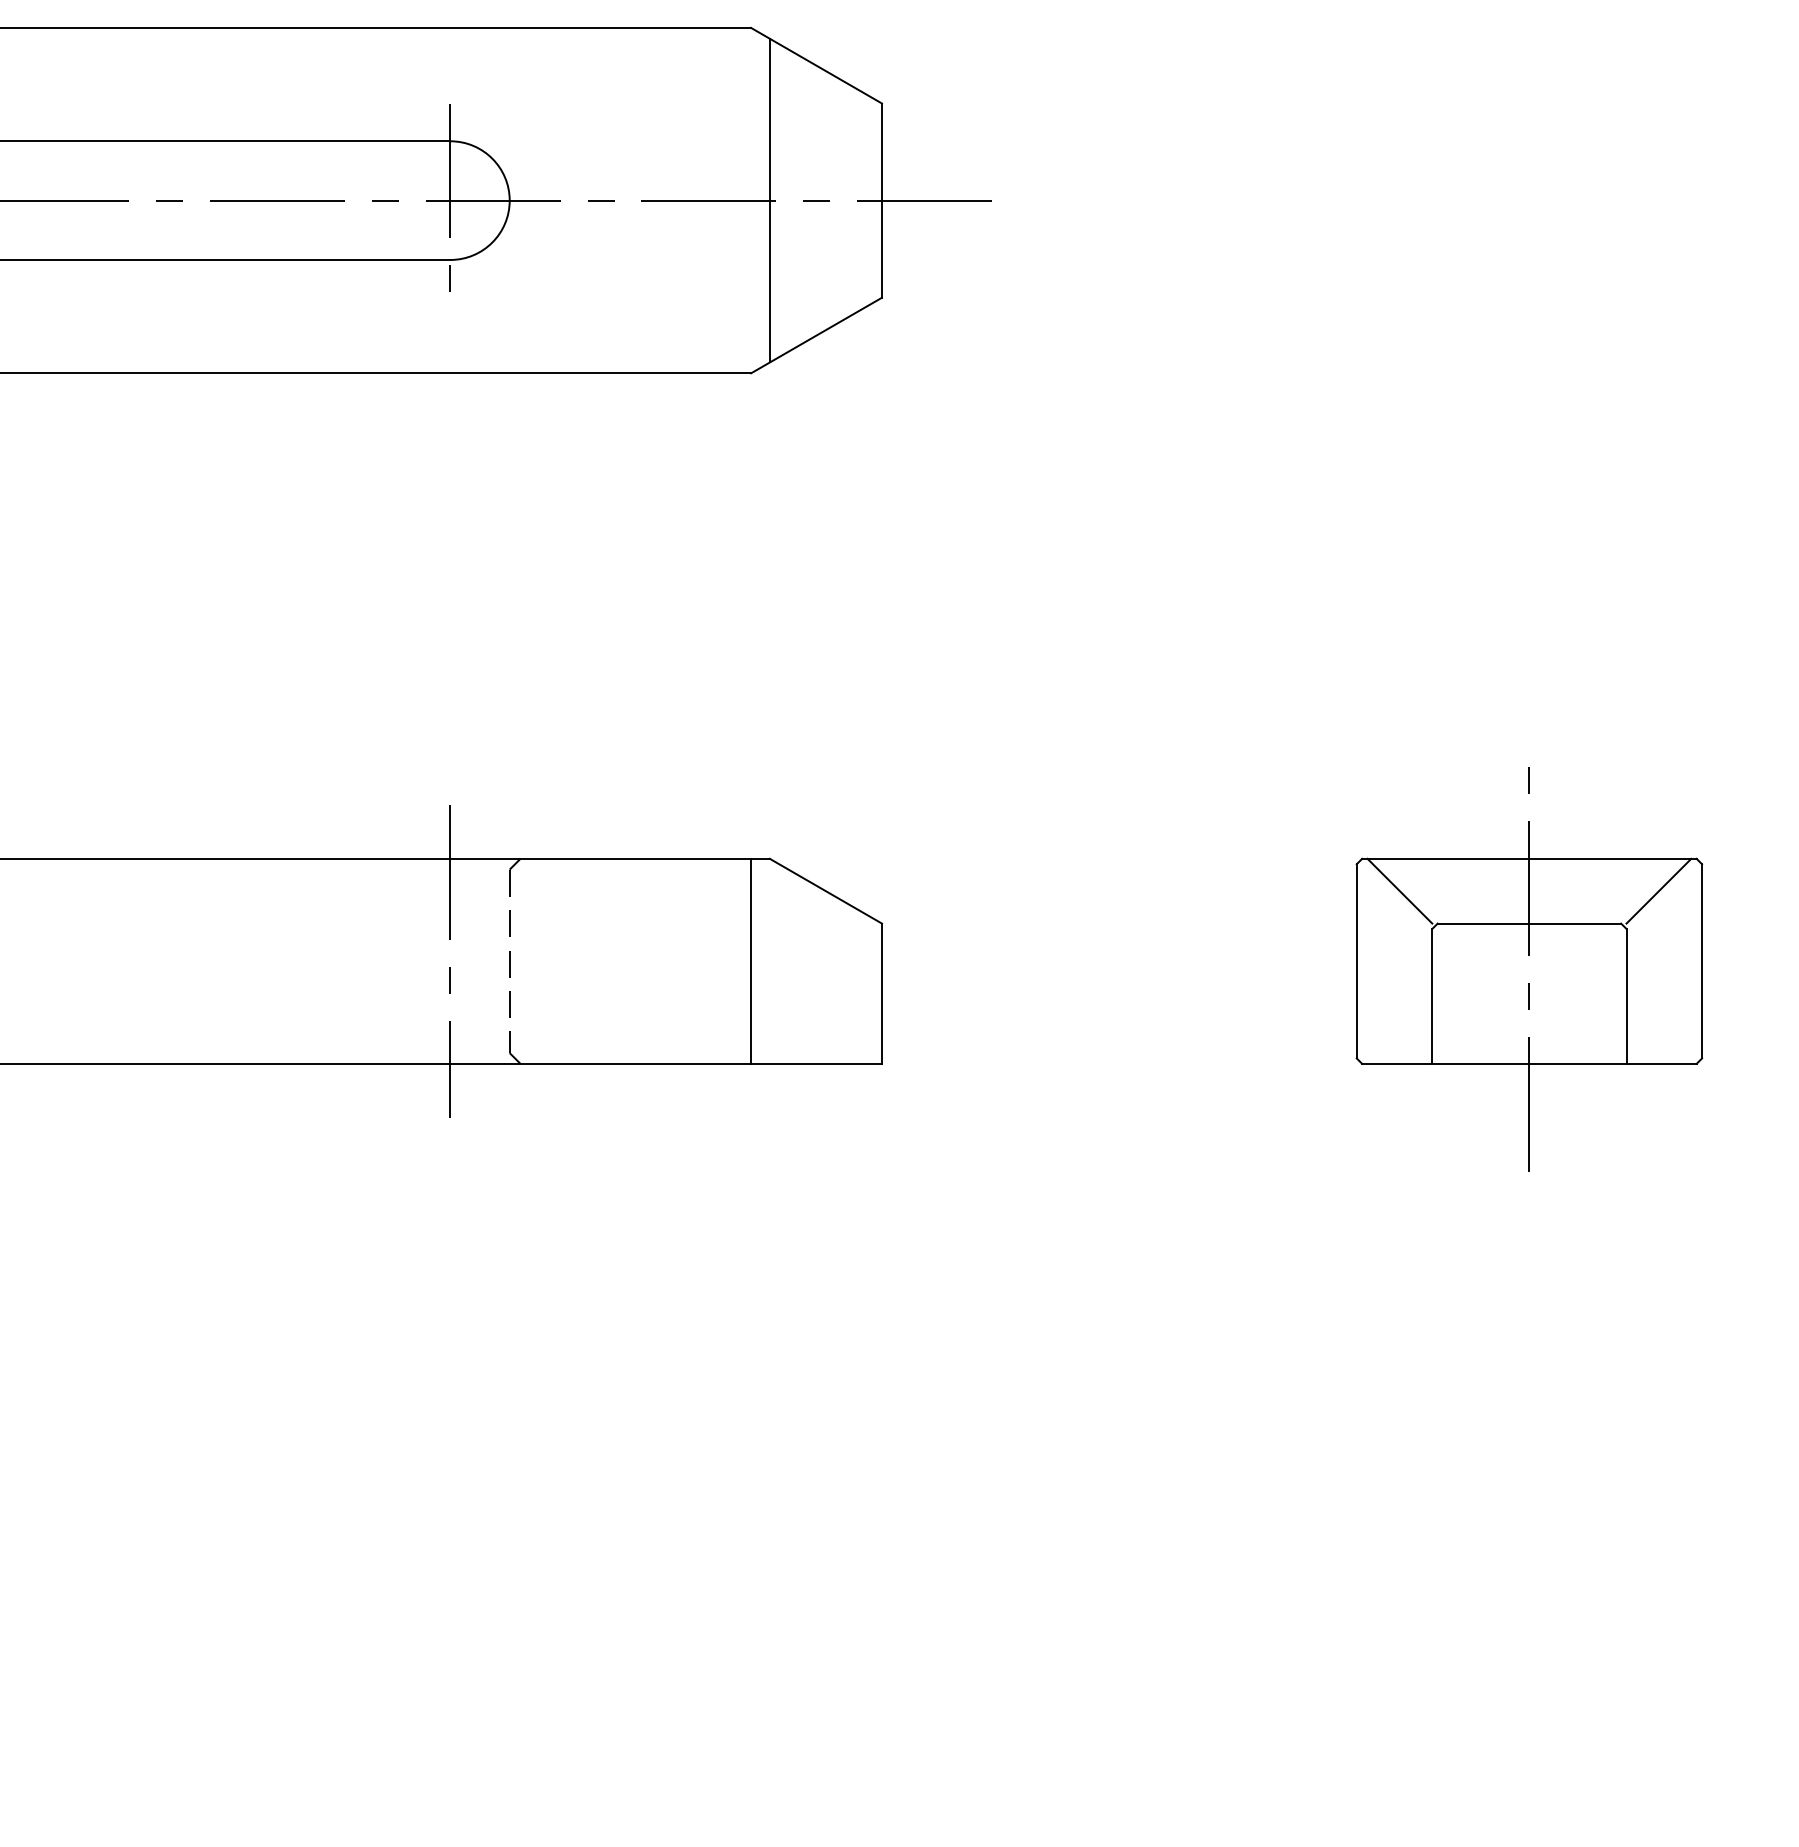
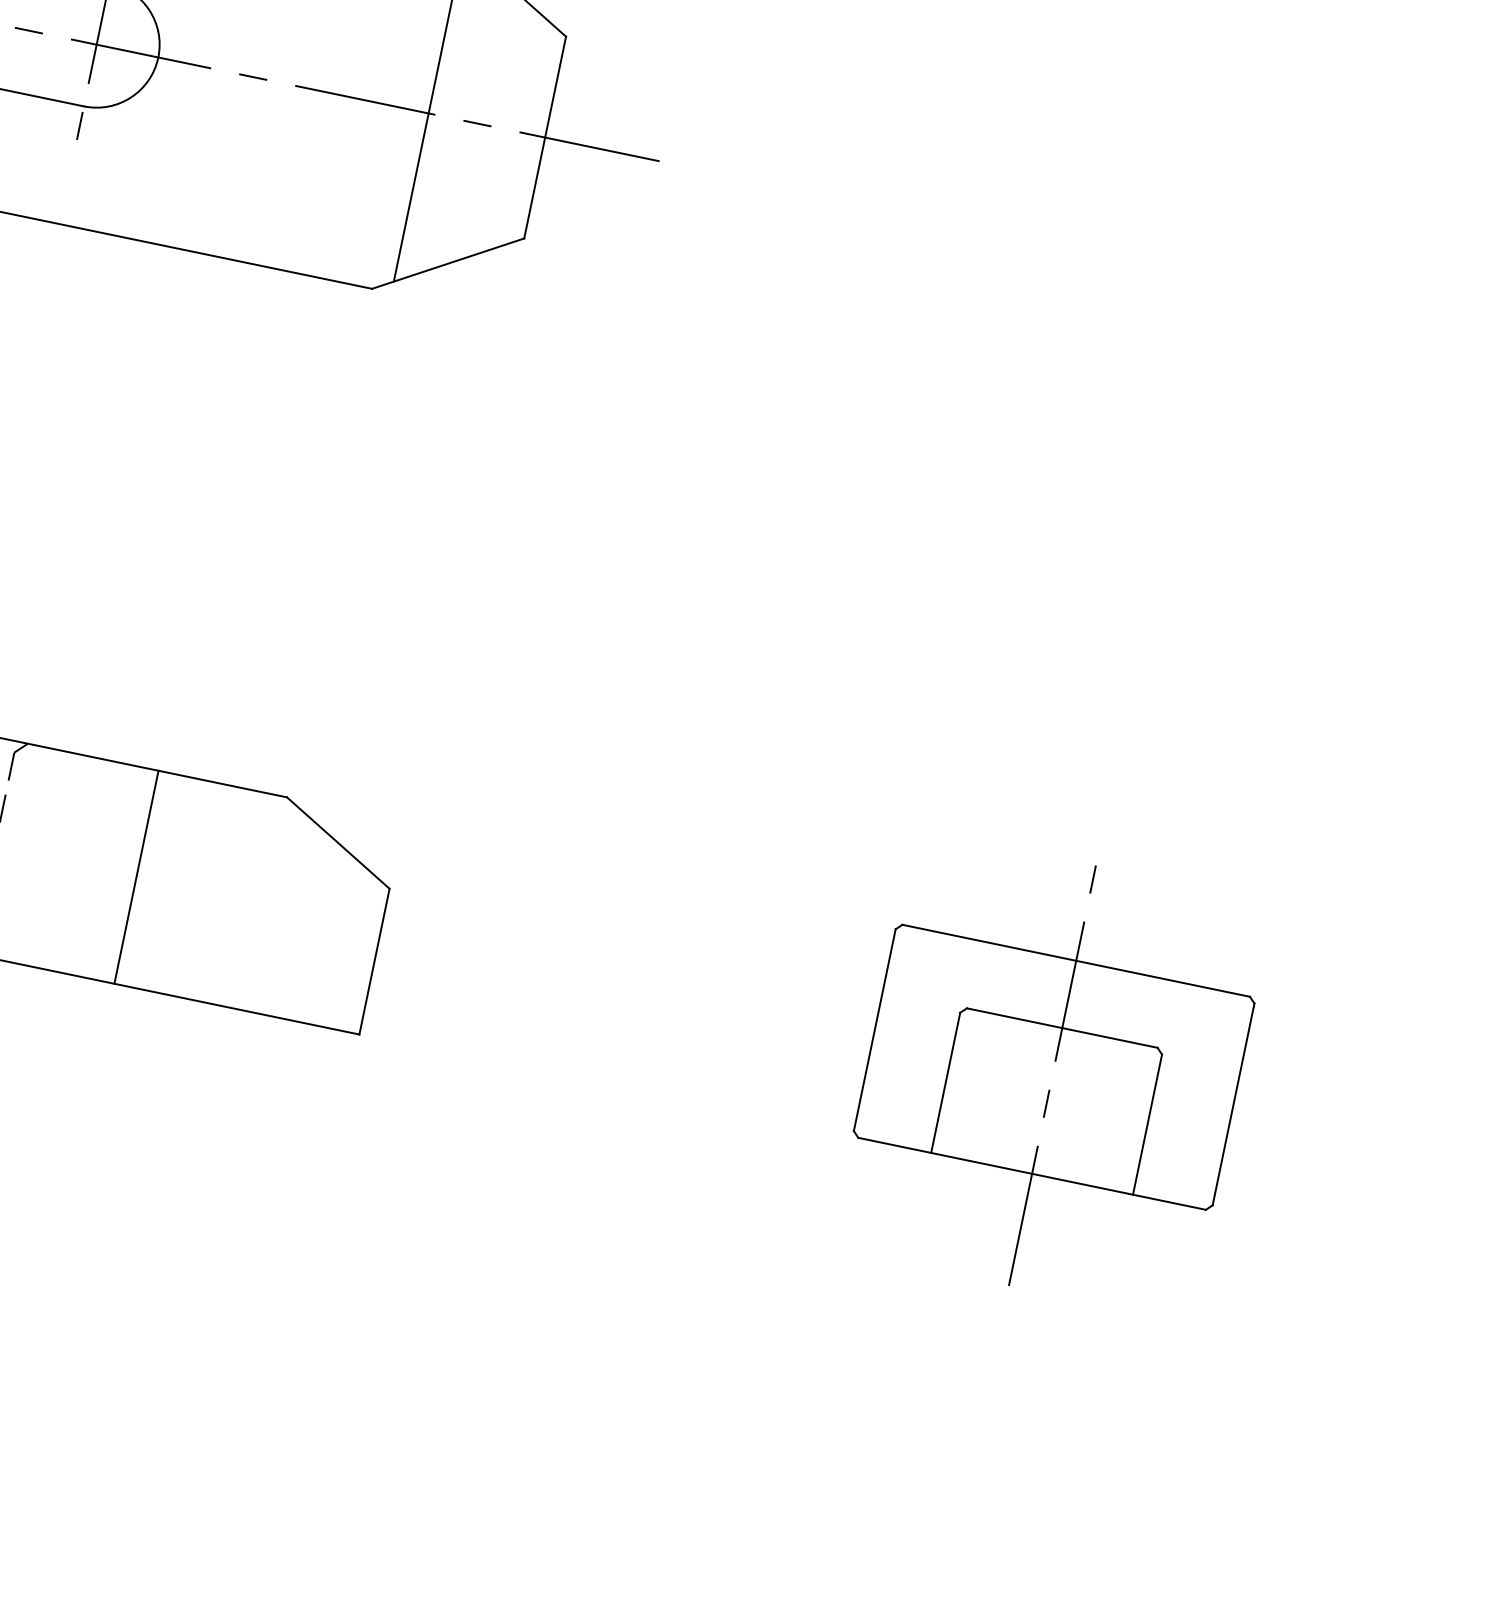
line: (1399, 890) -> (934, 965), removed
line: (1658, 890) -> (1203, 1021), removed
line: (751, 960) -> (136, 876), moved

